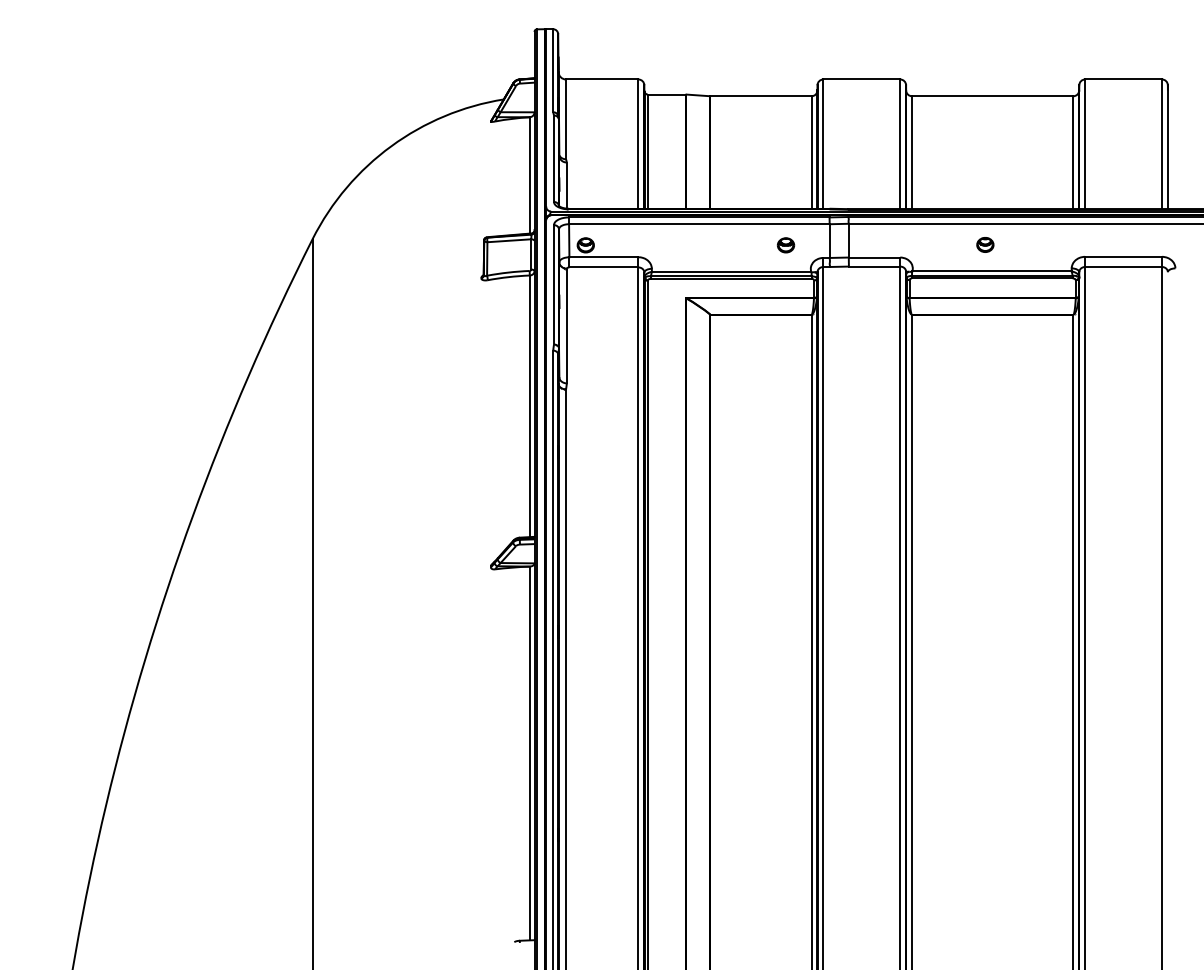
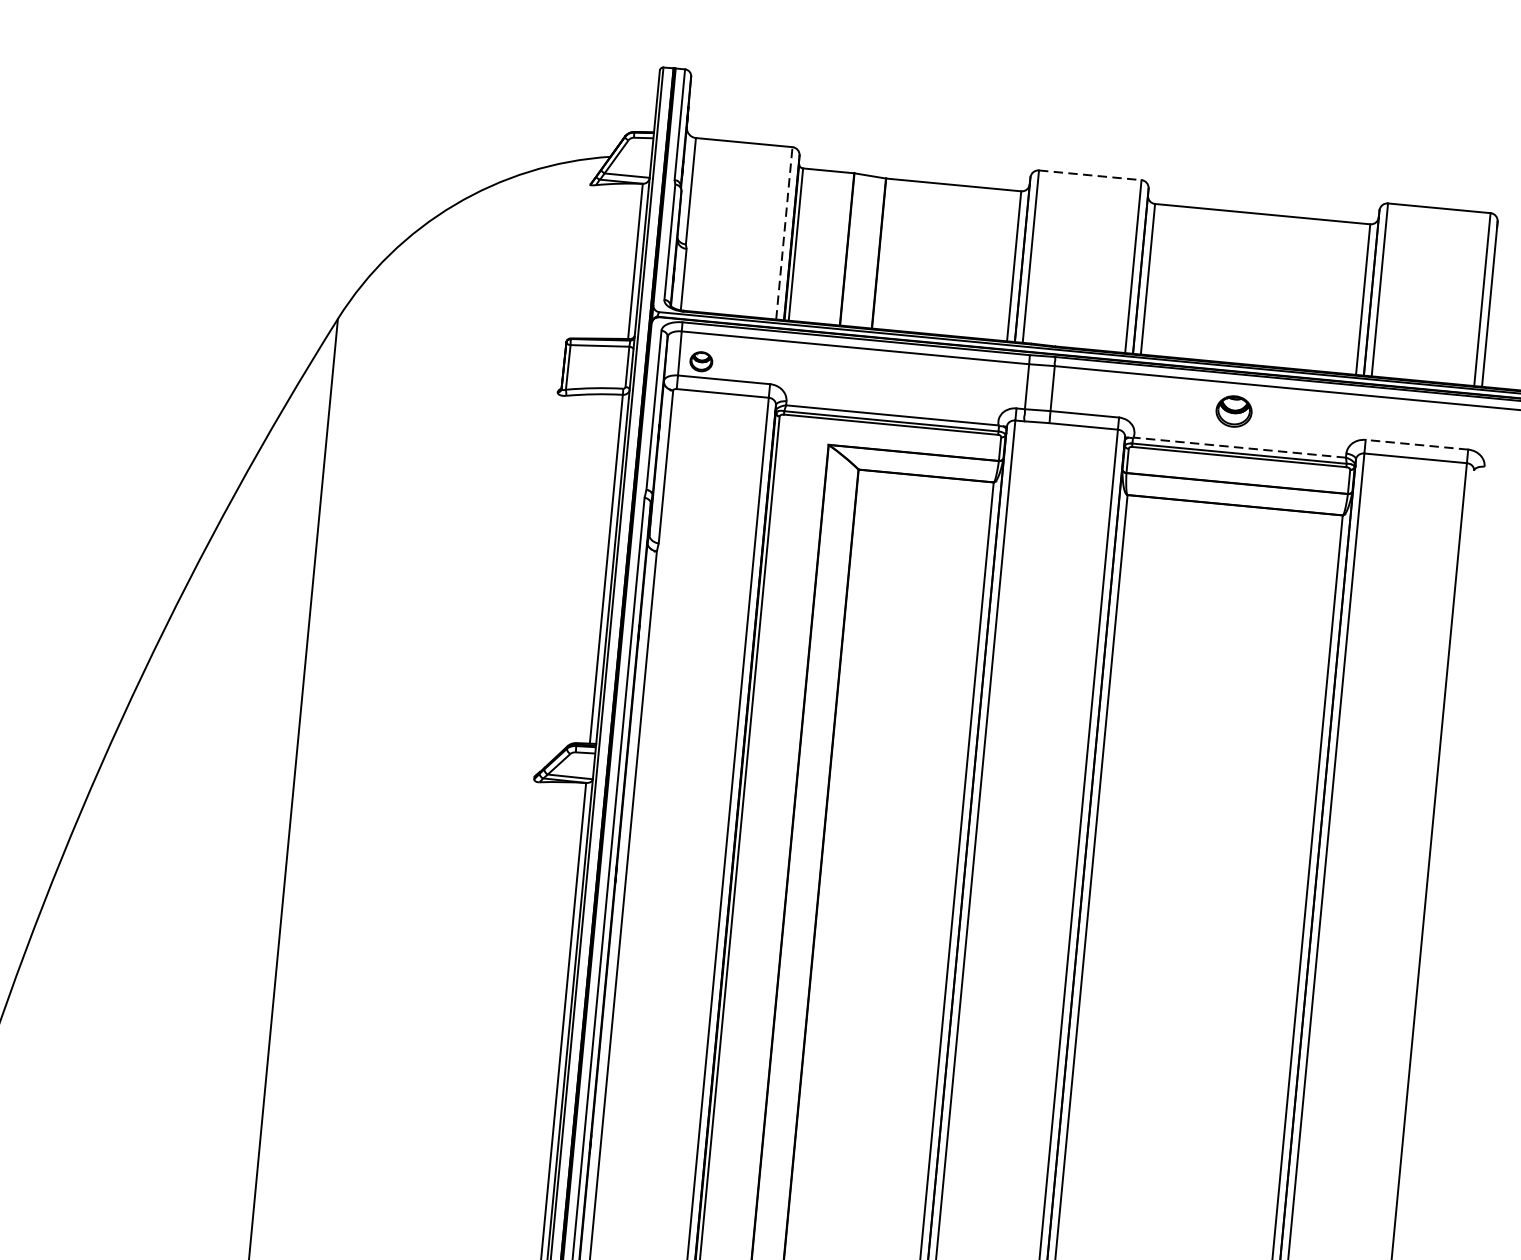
line: (862, 79) -> (1091, 175), solid -> dashed
line: (638, 144) -> (784, 233), solid -> dashed
part: (985, 244) -> (1234, 410), size x1.6
part: (785, 245) -> (967, 387), removed
line: (1123, 256) -> (1416, 444), solid -> dashed
line: (992, 271) -> (1240, 447), solid -> dashed

